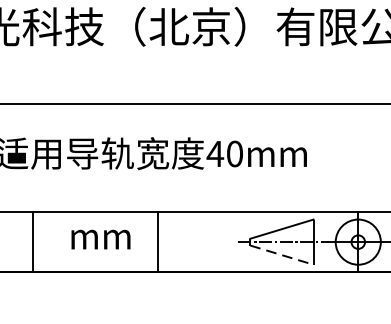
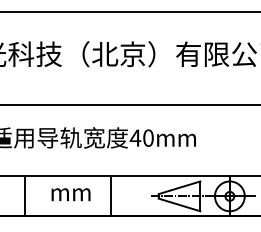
text: (100, 239) -> (70, 194), moved
line: (33, 242) -> (25, 196), moved
line: (159, 242) -> (111, 196), moved
line: (281, 254) -> (179, 204), dashed -> solid

